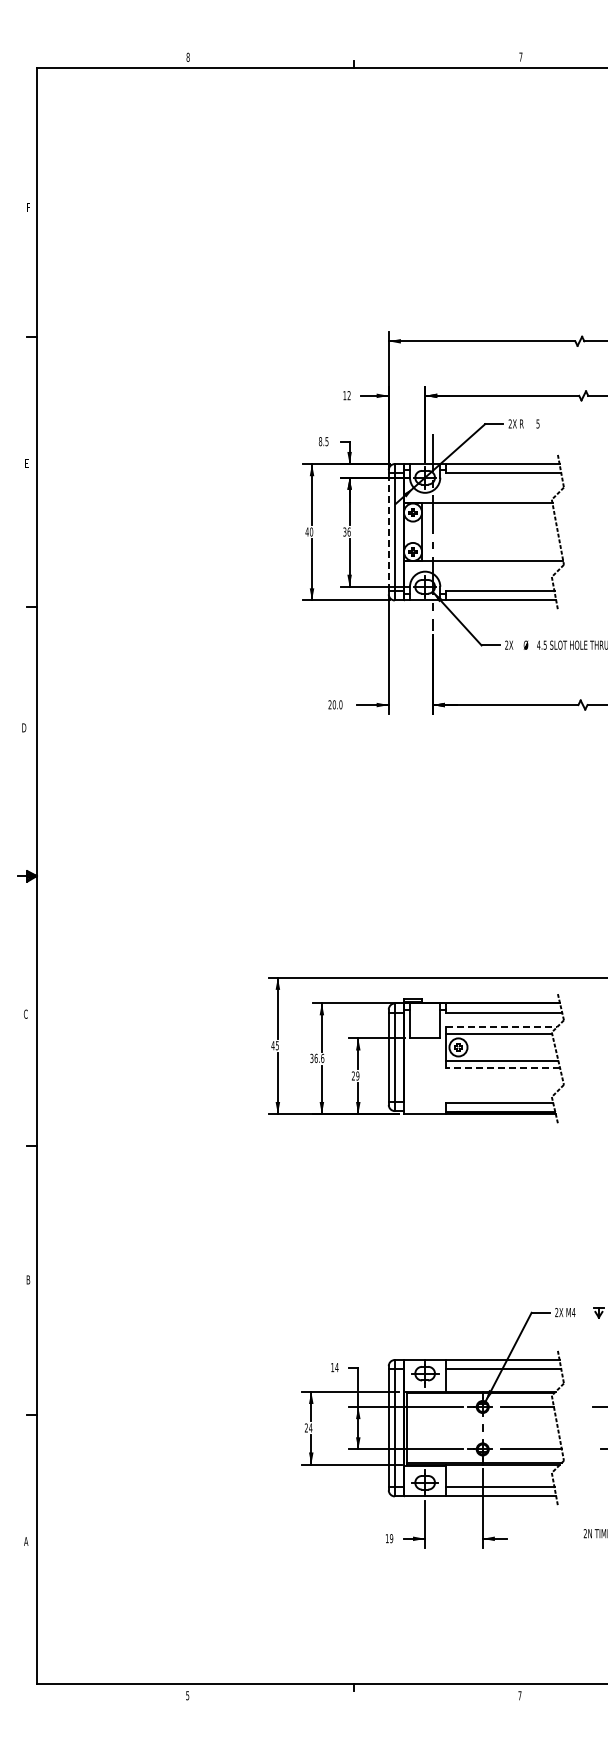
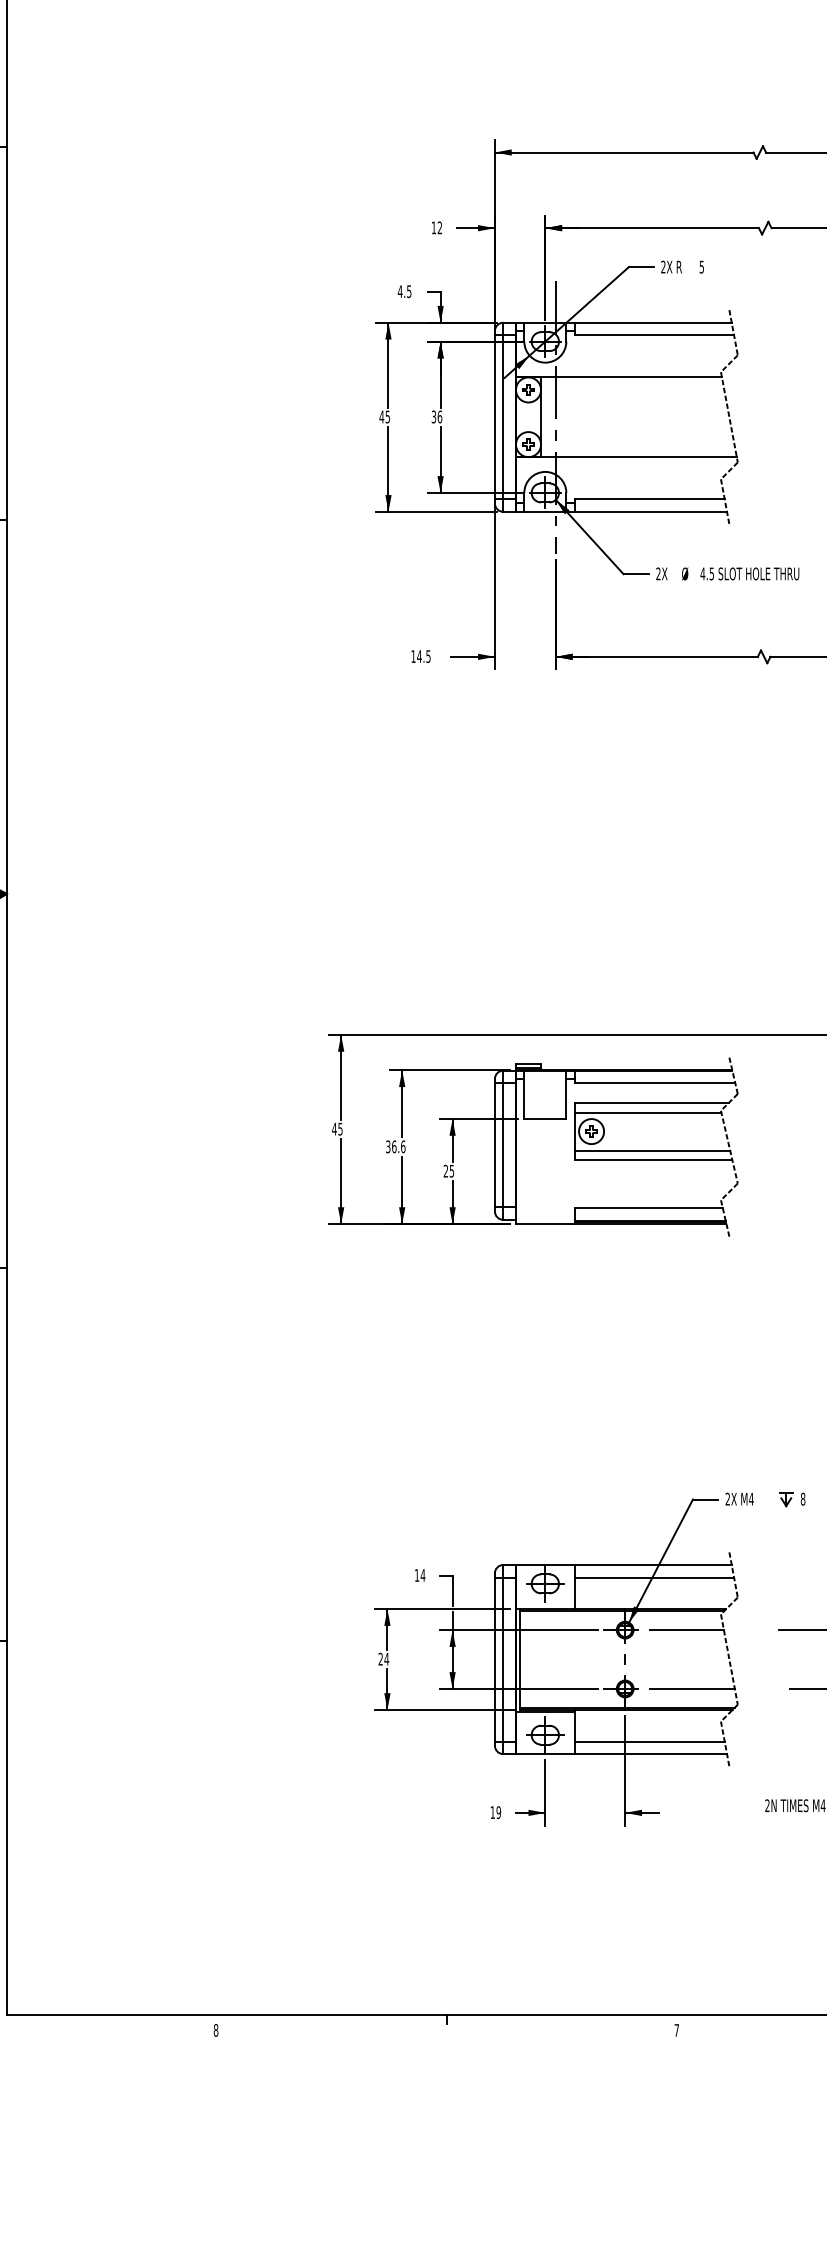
text: (320, 441) -> (400, 291), 8.5 -> 4.5
text: (311, 531) -> (387, 416), 40 -> 45
line: (388, 531) -> (494, 416), dashed -> solid
text: (335, 704) -> (421, 656), 20.0 -> 14.5
line: (502, 1026) -> (652, 1102), dashed -> solid
line: (503, 1067) -> (653, 1159), dashed -> solid
text: (357, 1075) -> (451, 1170), 29 -> 25
text: (187, 1695) -> (215, 2030), 5 -> 8

